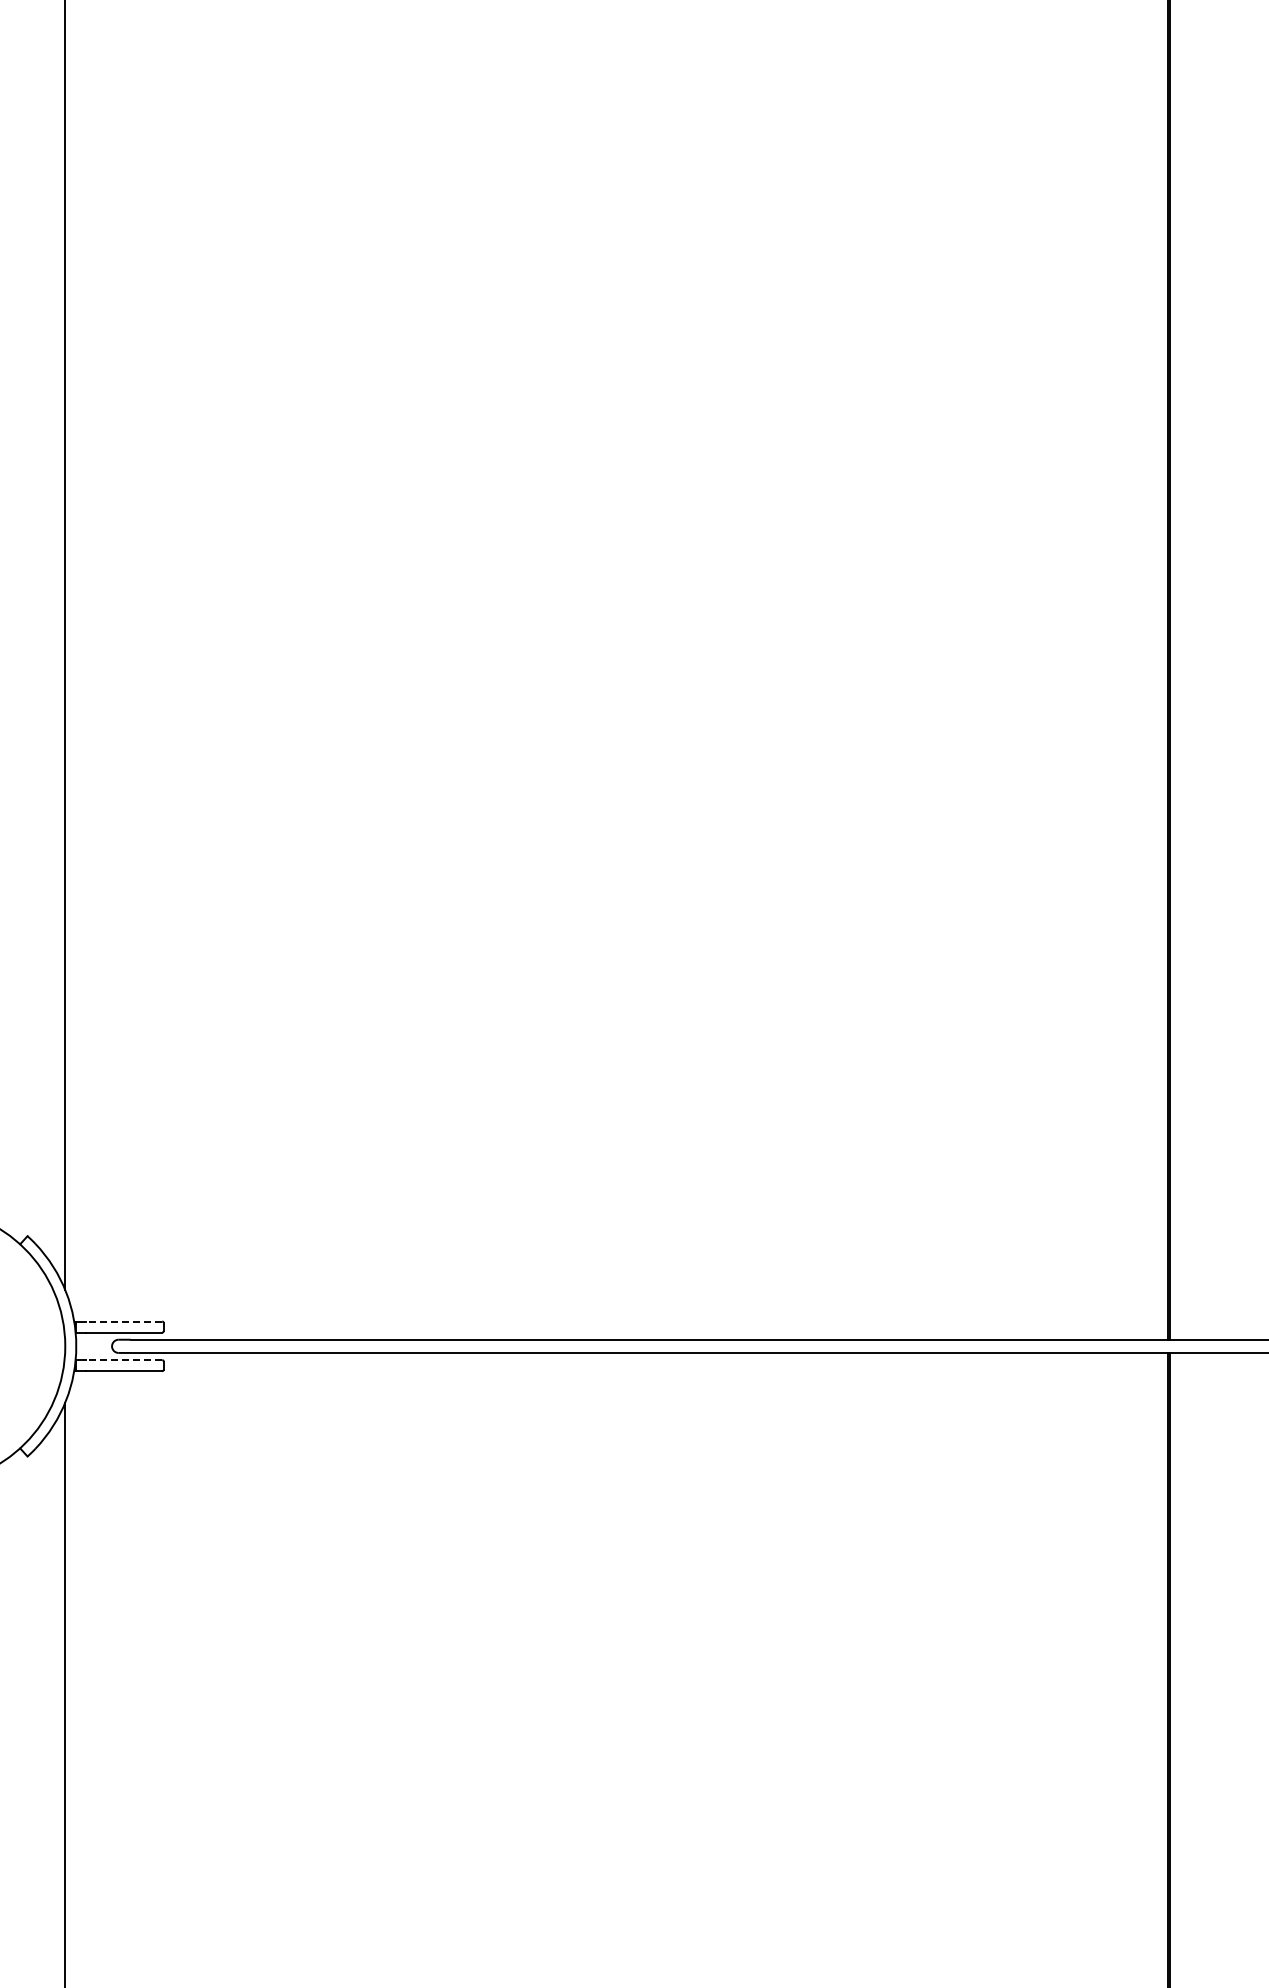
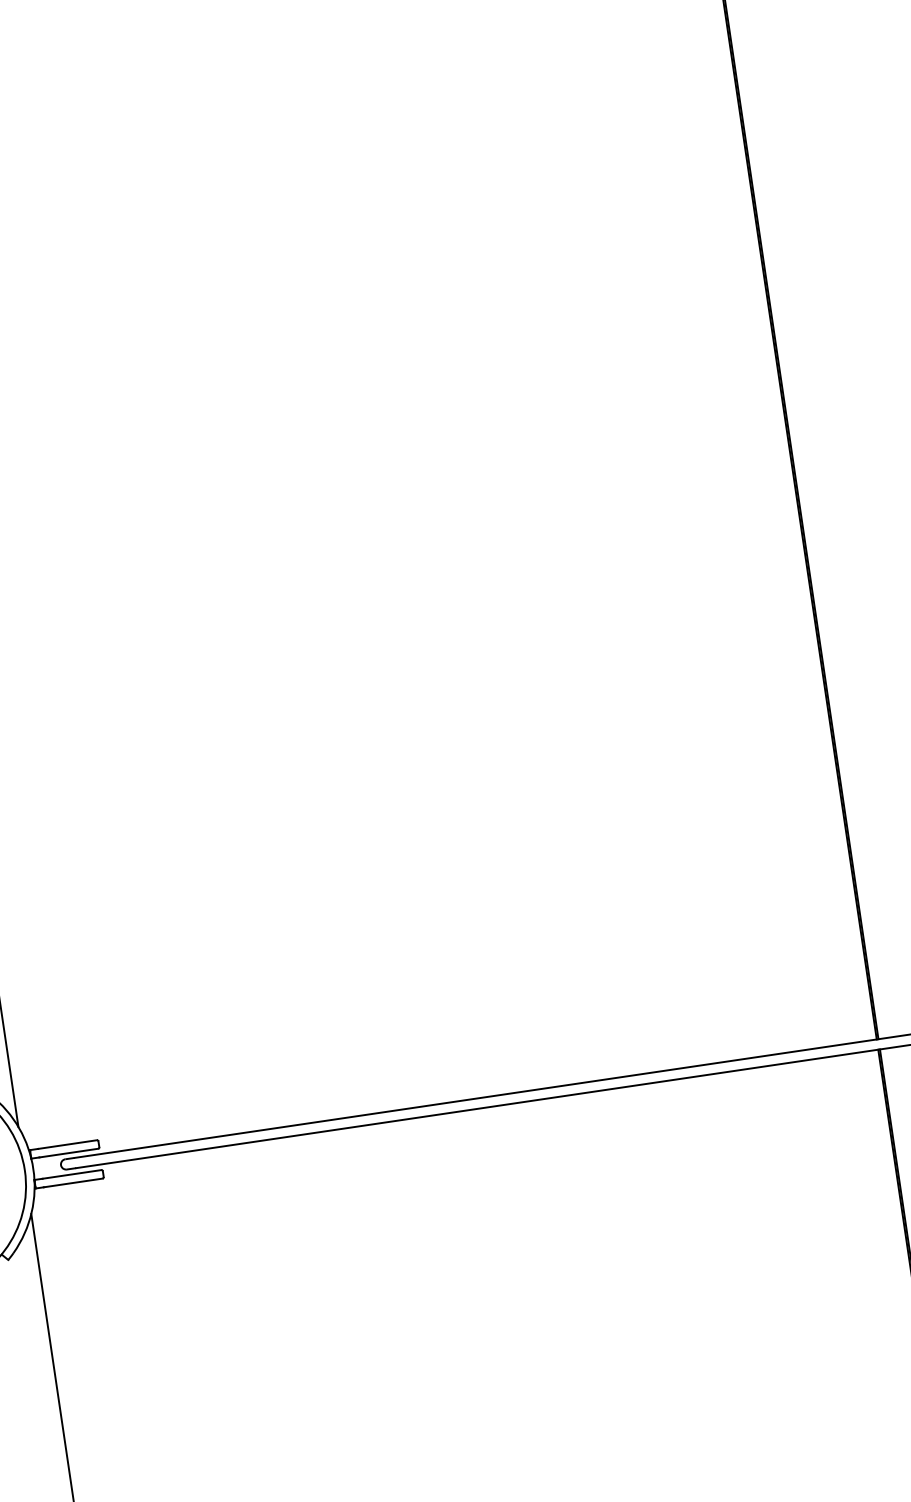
line: (123, 1321) -> (67, 1144), dashed -> solid
line: (123, 1360) -> (71, 1174), dashed -> solid

